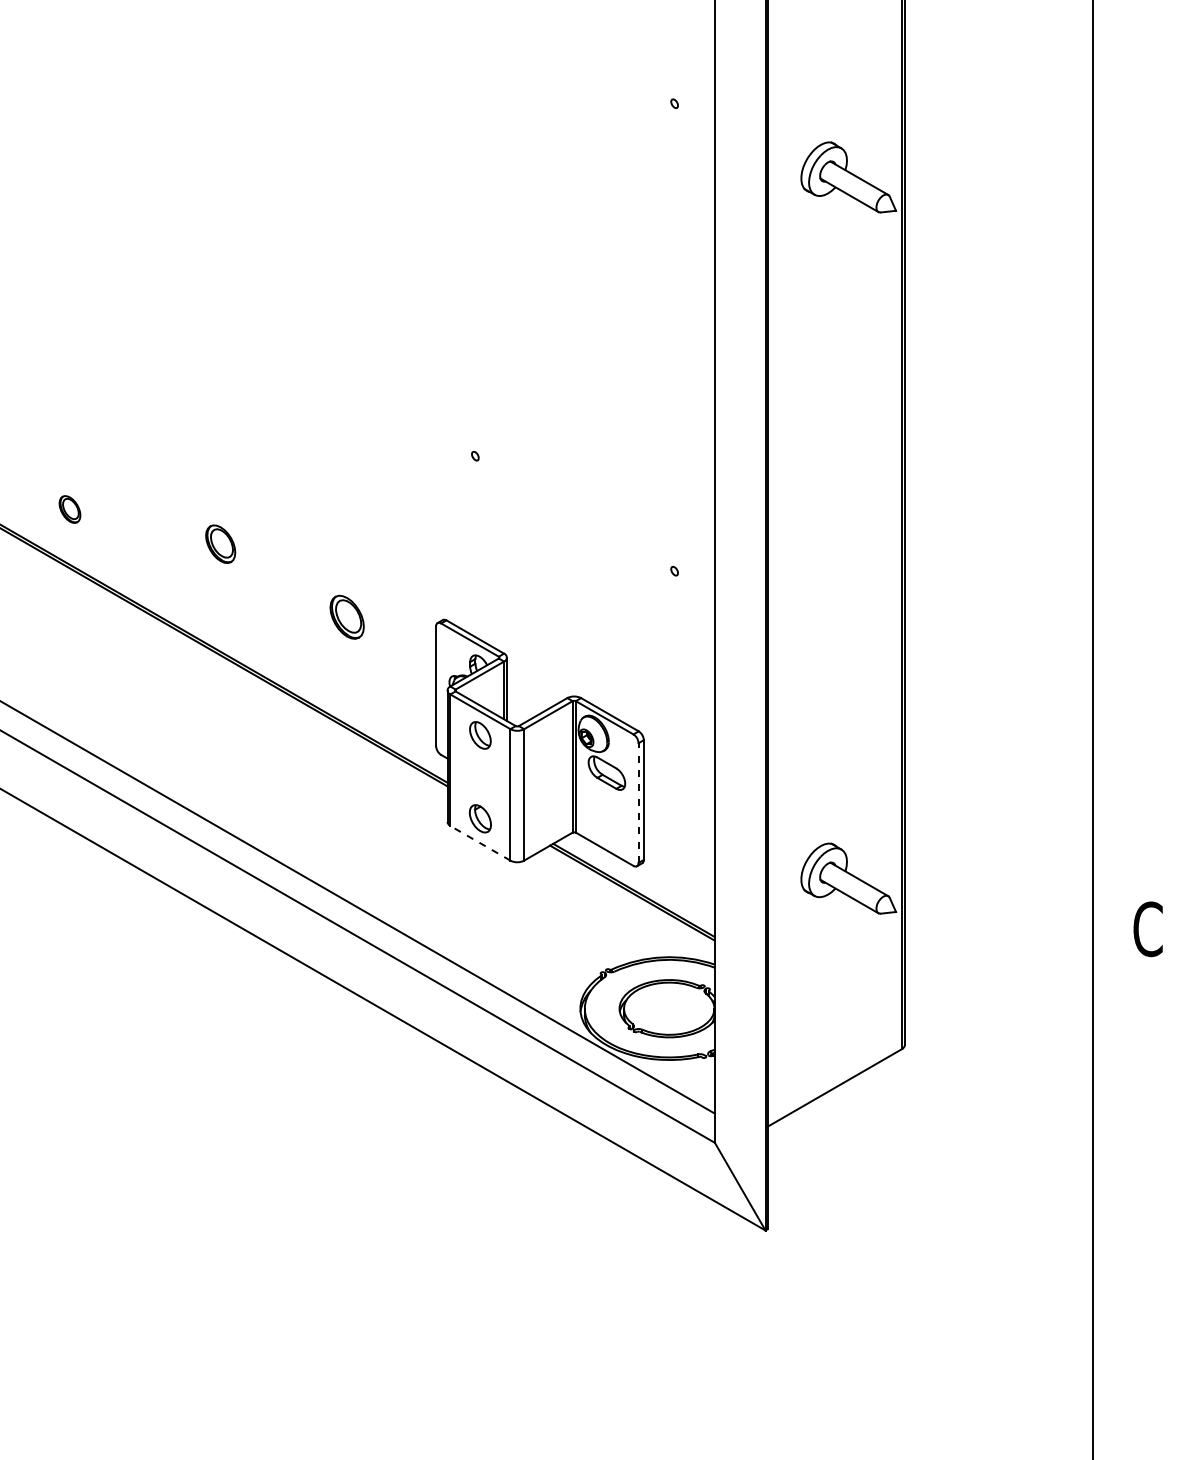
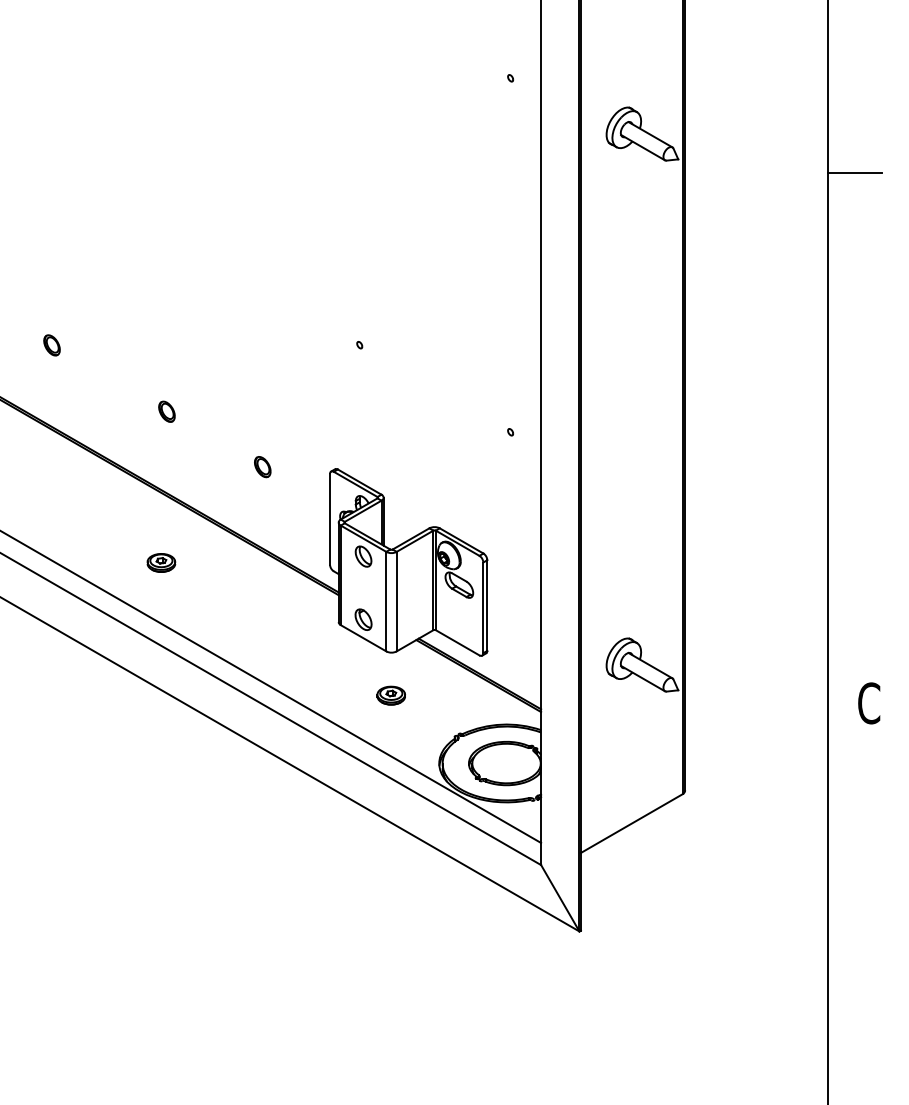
line: (1128, 229) -> (854, 173), added
part: (69, 509) -> (51, 345), moved
part: (220, 543) -> (166, 411), size x0.71
part: (347, 616) -> (262, 466), size x0.62
part: (213, 743) -> (161, 562), added
line: (638, 803) -> (483, 608), dashed -> solid
line: (480, 843) -> (363, 638), dashed -> solid
part: (516, 918) -> (390, 695), added

